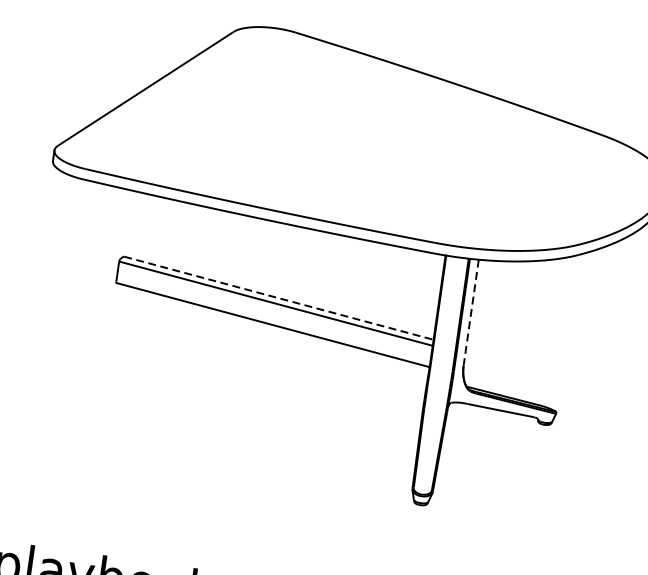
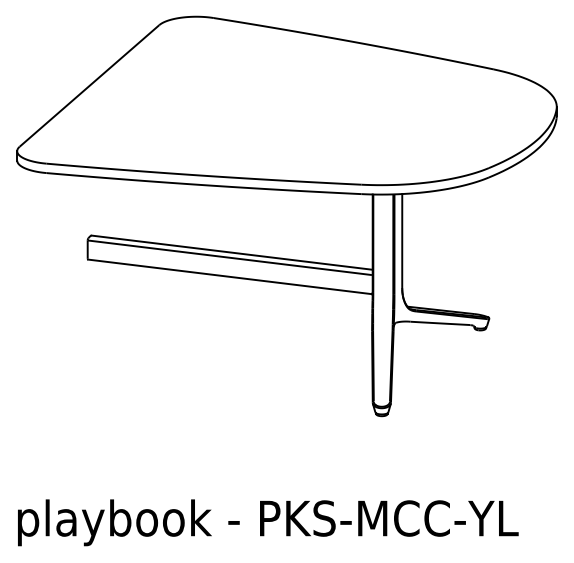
line: (279, 298) -> (232, 252), dashed -> solid
line: (471, 312) -> (402, 241), dashed -> solid

